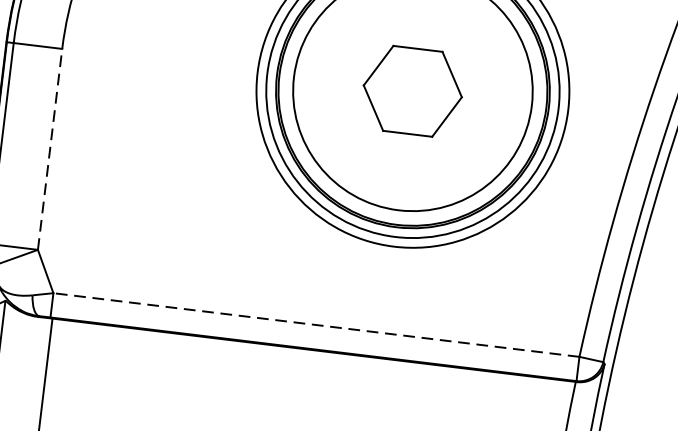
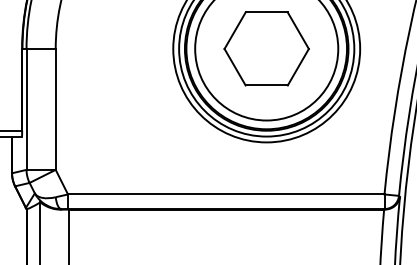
part: (412, 90) -> (266, 48), size x1.43
line: (49, 147) -> (55, 108), dashed -> solid
line: (315, 324) -> (225, 194), dashed -> solid

